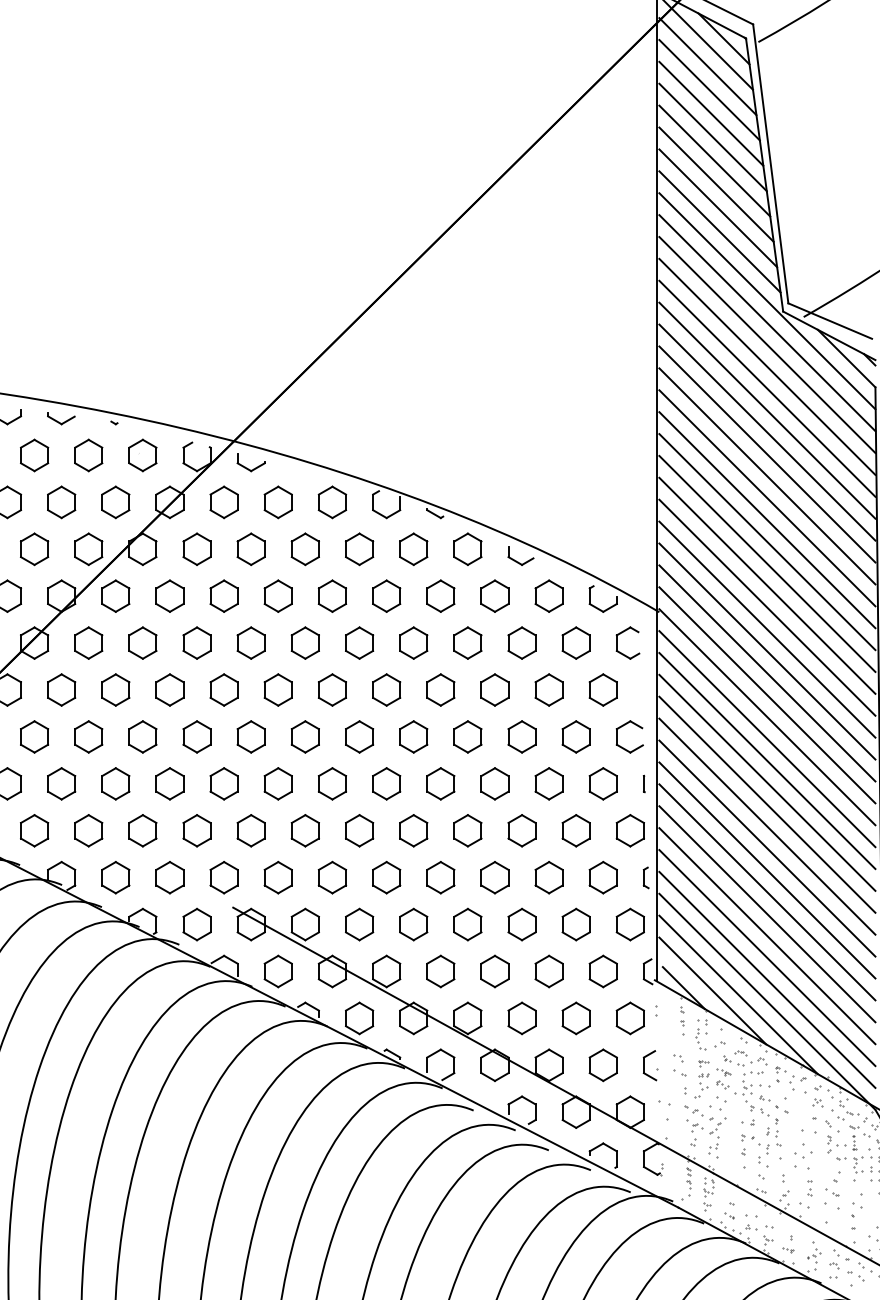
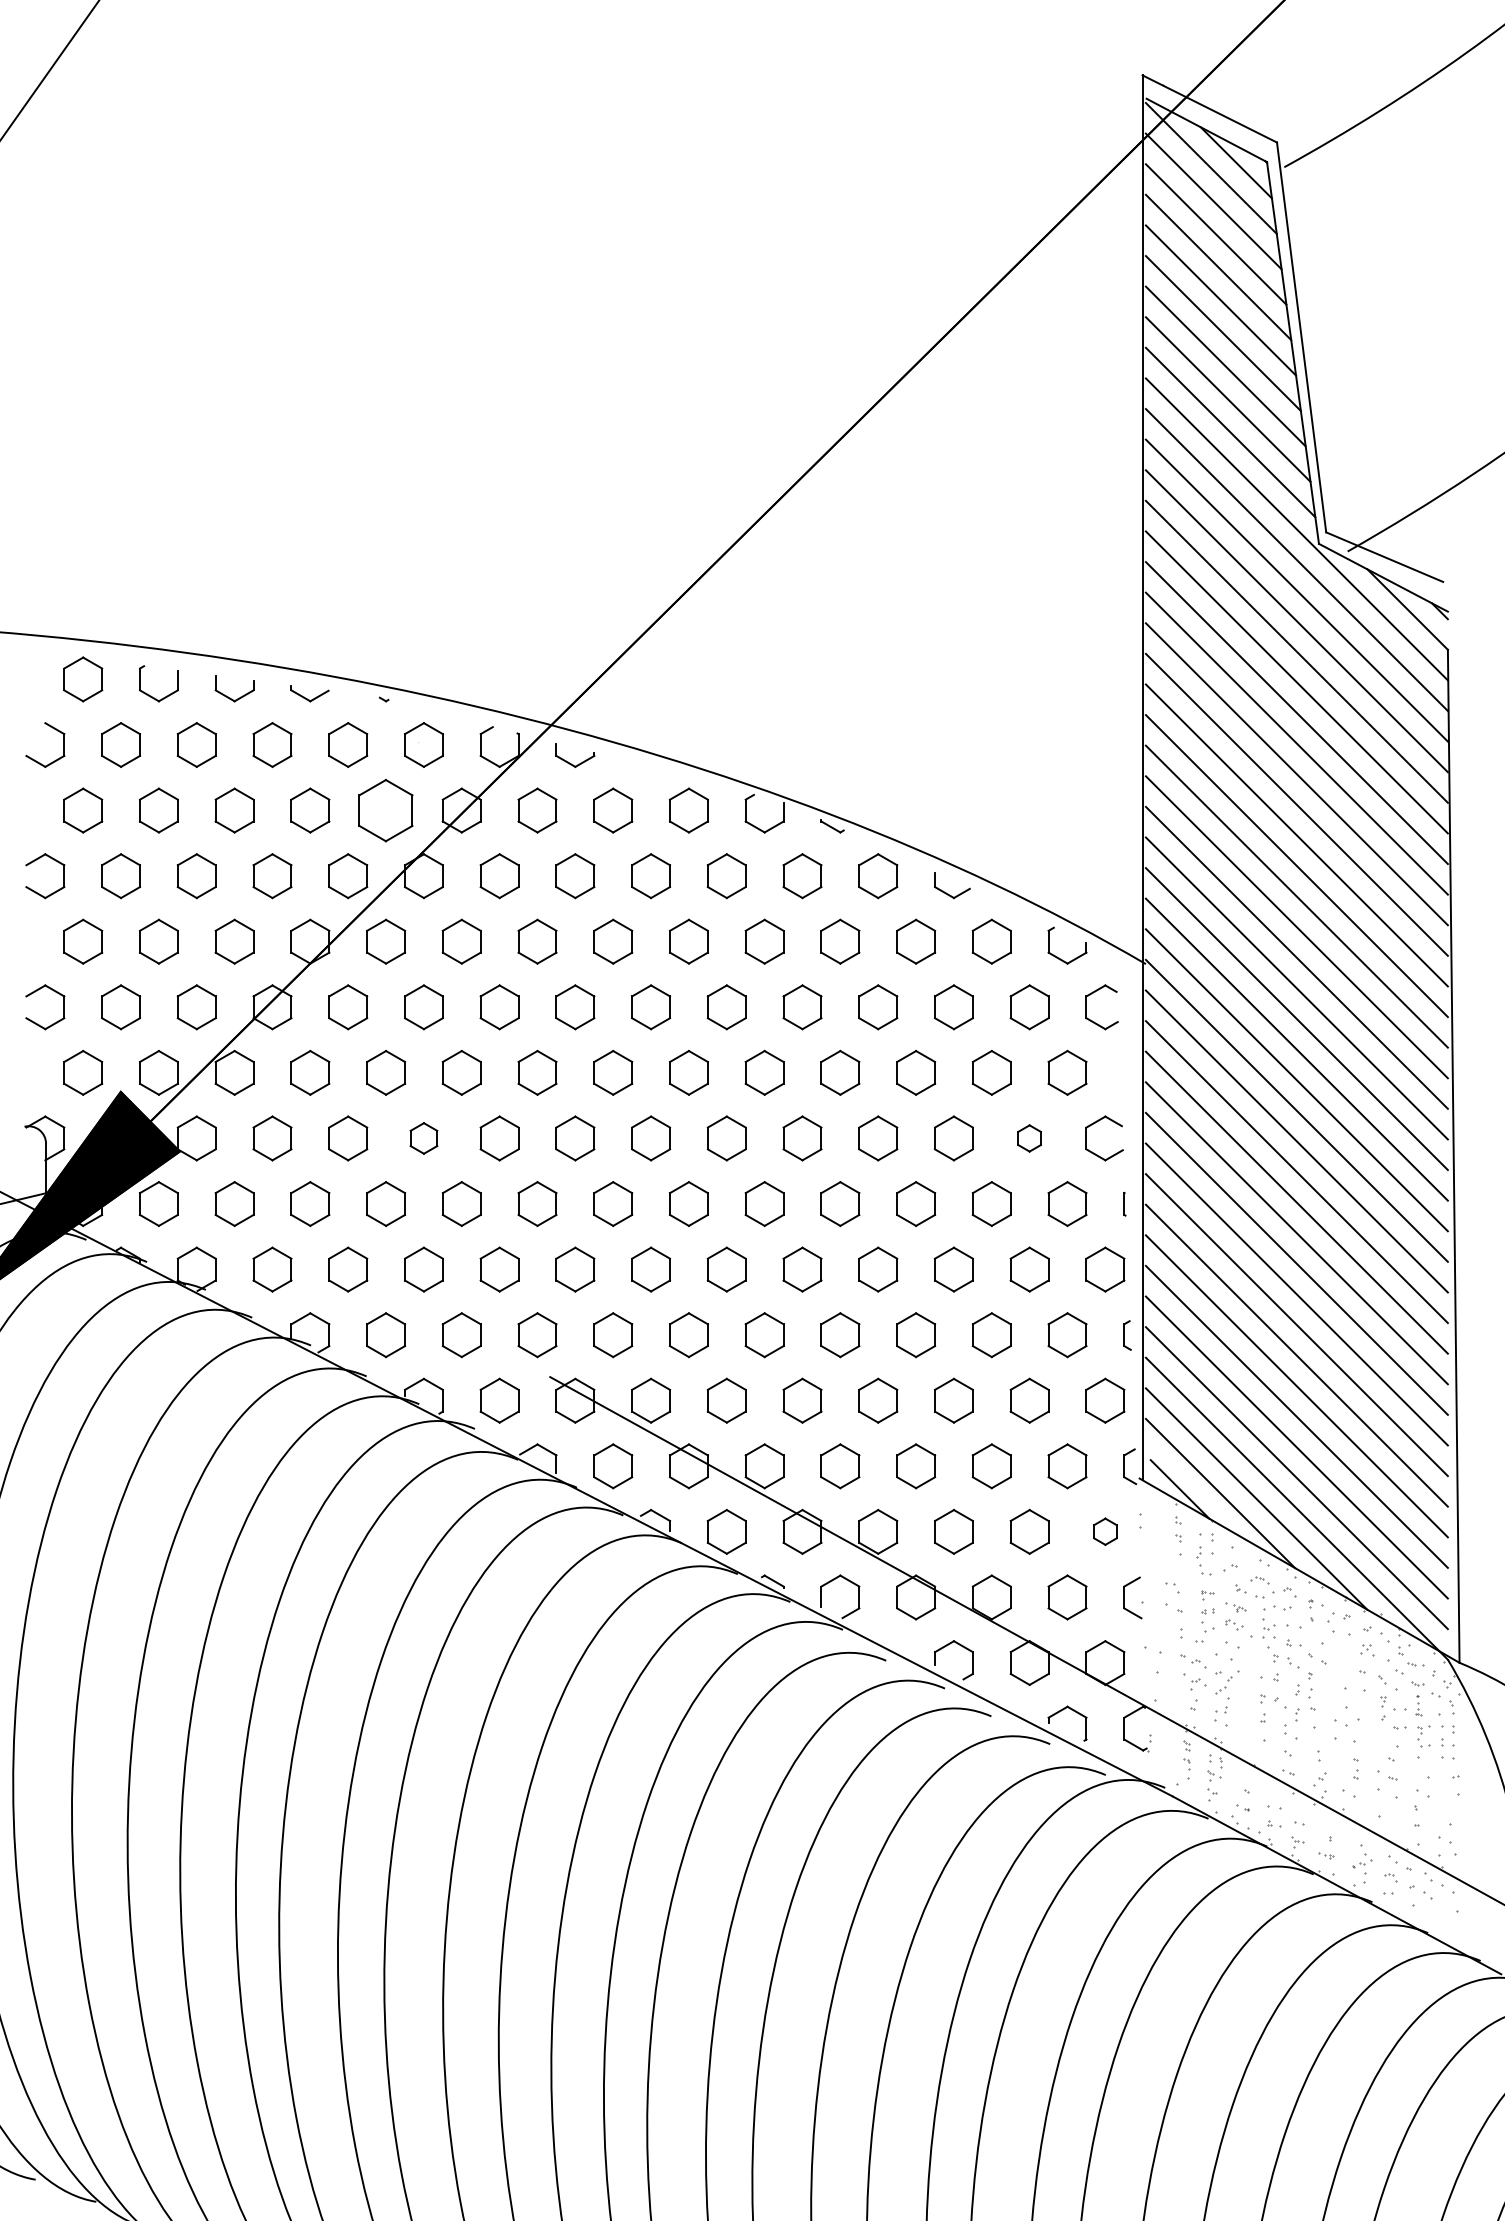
part: (116, 502) -> (386, 810), size x1.4
part: (142, 736) -> (423, 1138), size x0.7
part: (576, 736) -> (1029, 1138), size x0.6
part: (630, 1018) -> (1105, 1531), size x0.6

